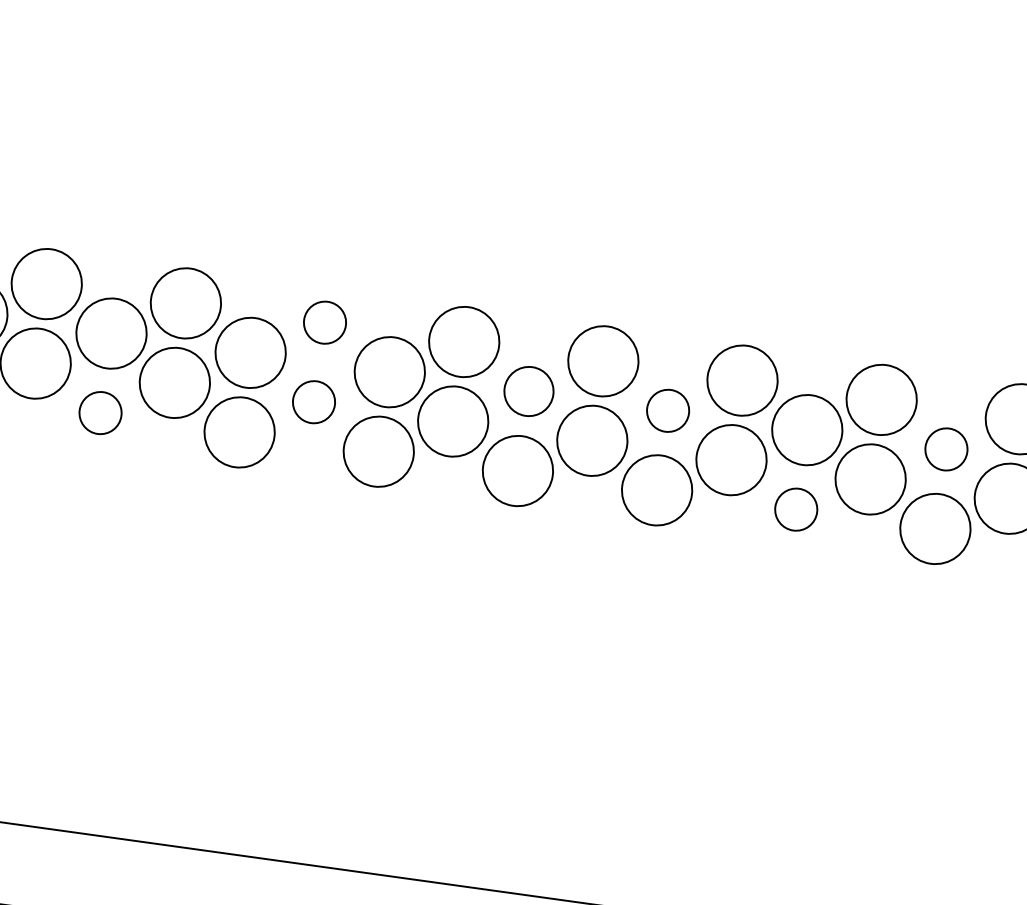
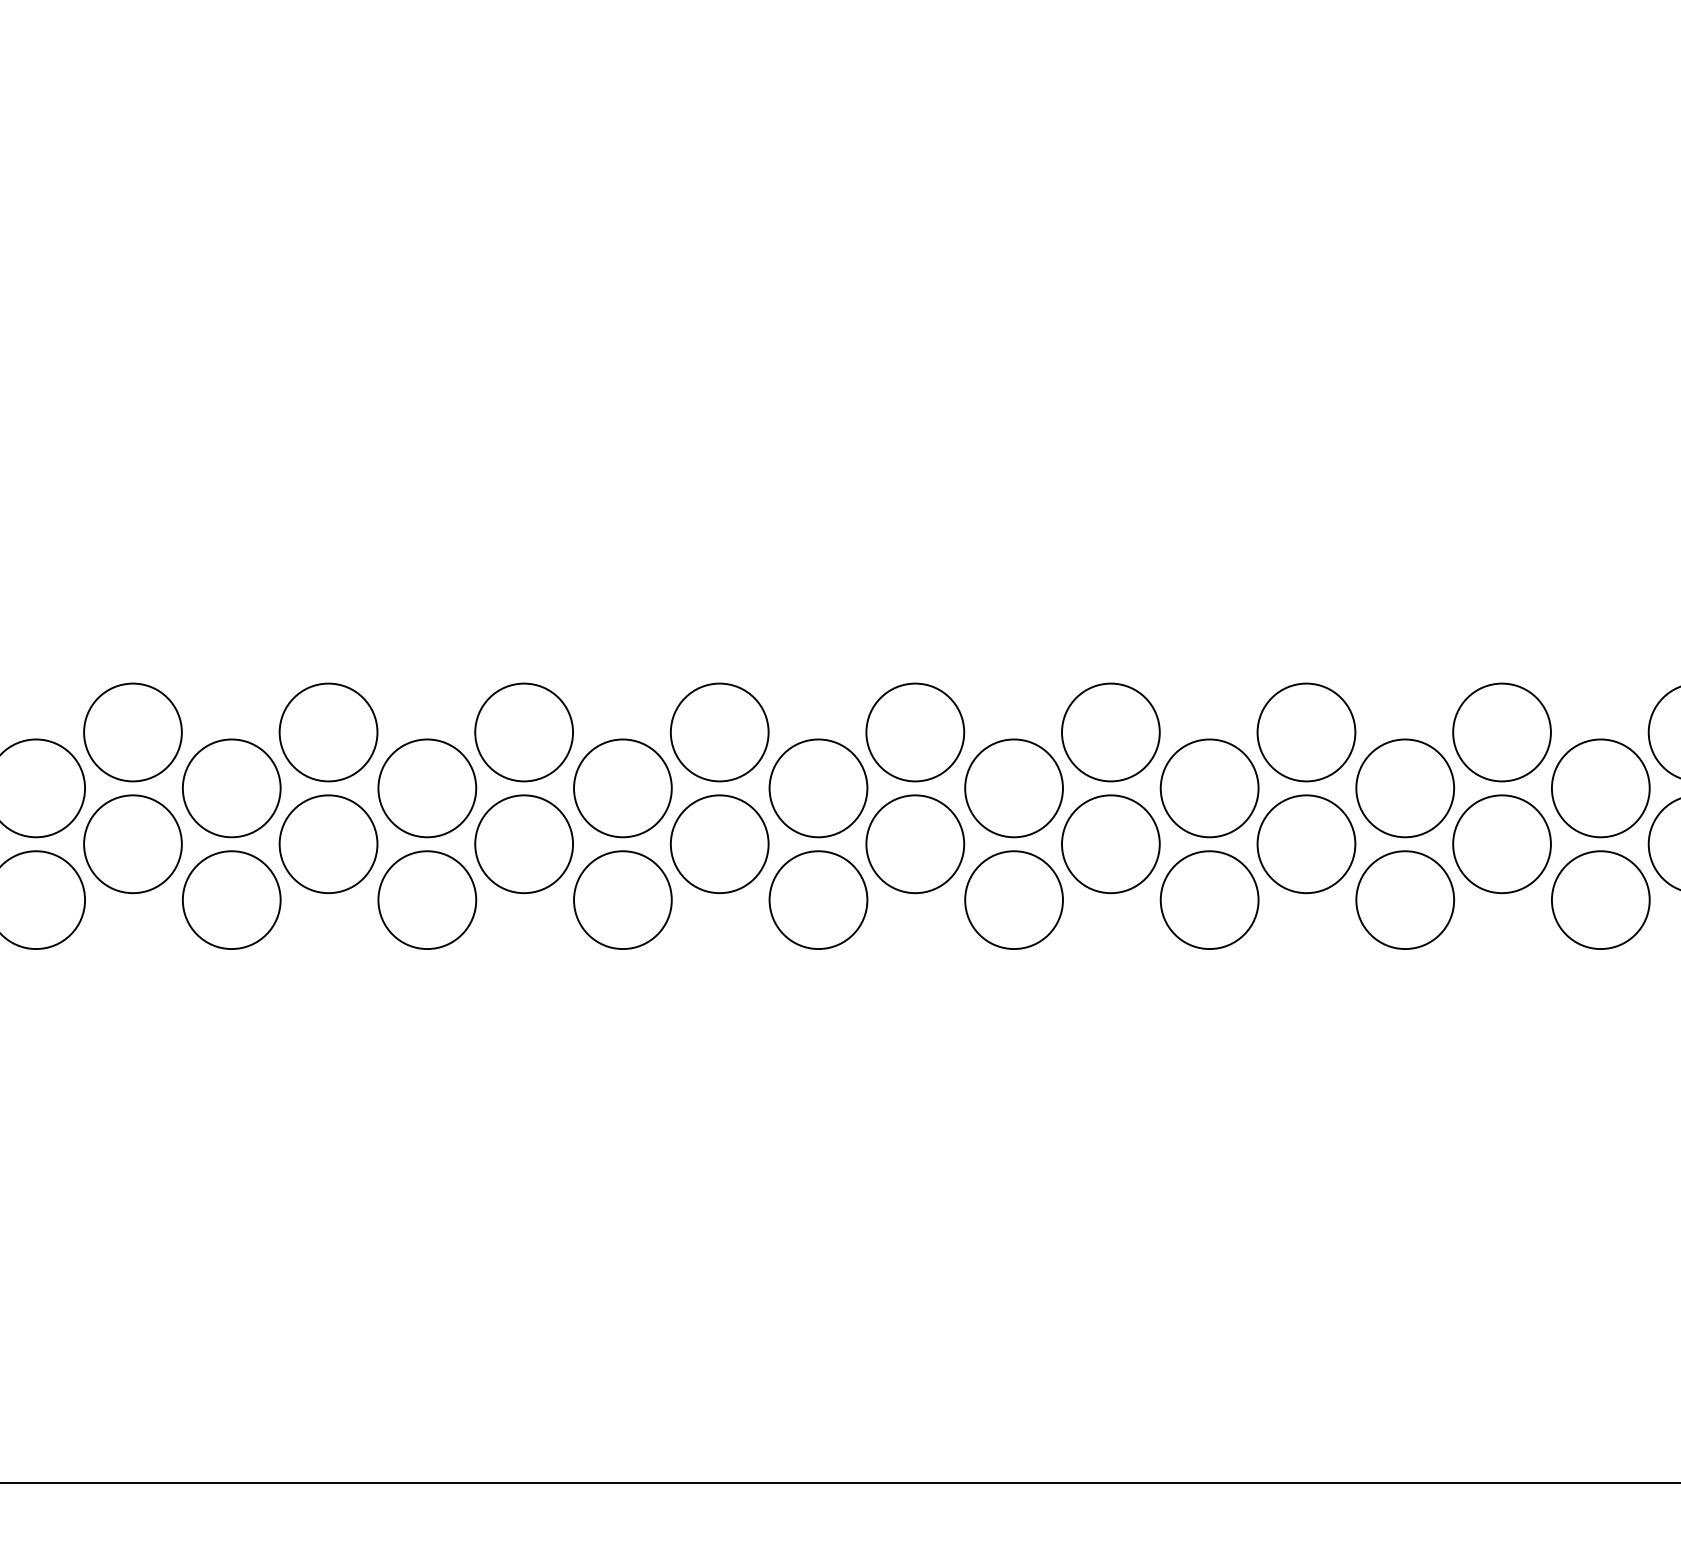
circle: (324, 322) -> (523, 732), size x1.67
circle: (528, 391) -> (818, 788), size x1.43
circle: (314, 402) -> (524, 844), size x1.67
circle: (667, 410) -> (1013, 788), size x1.67
circle: (100, 412) -> (231, 899), size x1.67
circle: (946, 449) -> (1405, 788), size x1.67
circle: (796, 509) -> (1209, 900), size x1.67

